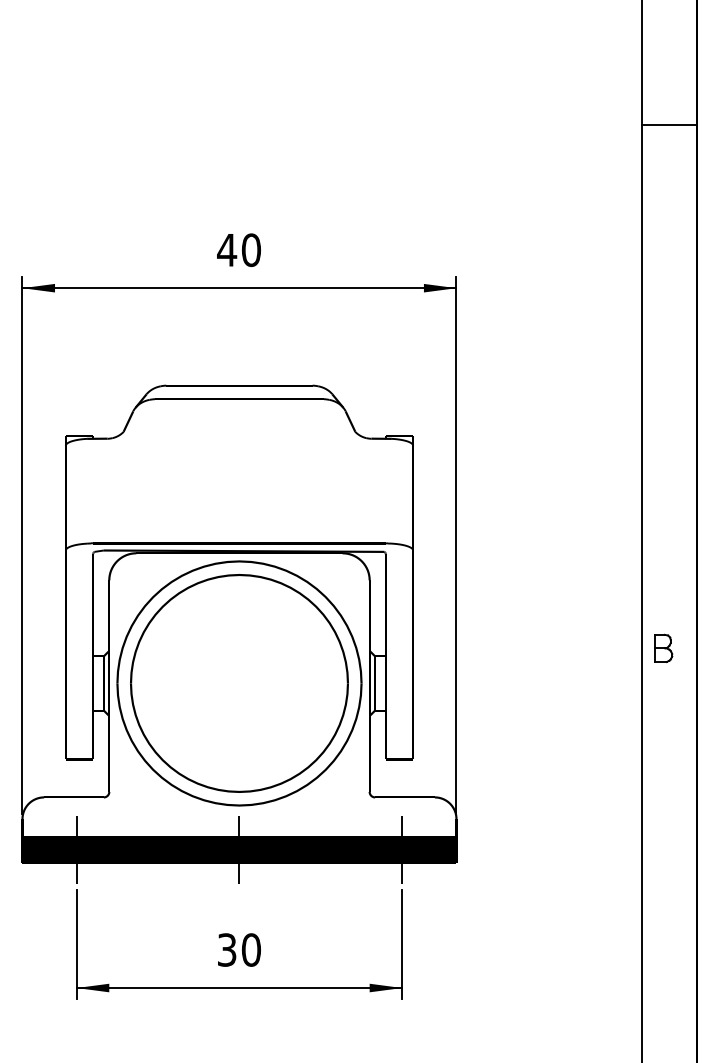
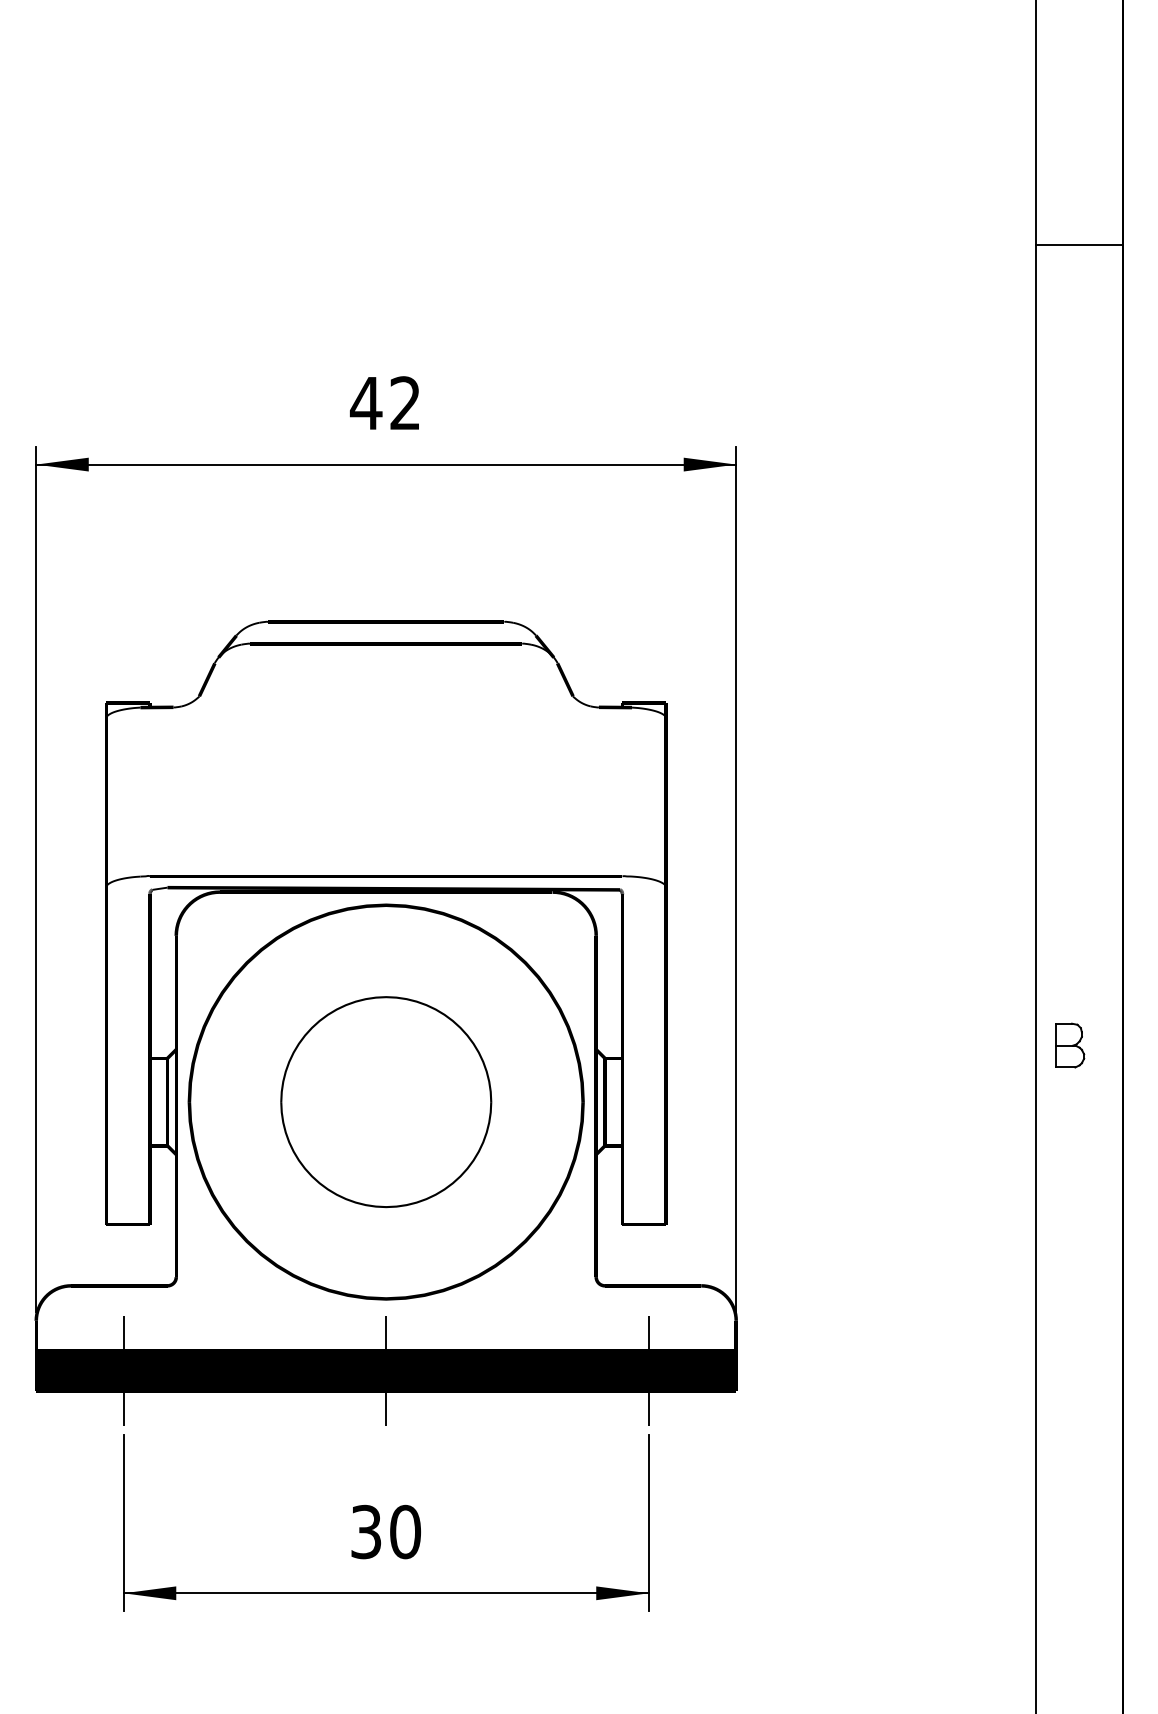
line: (669, 124) -> (1079, 244), moved
text: (250, 250) -> (404, 403), 40 -> 42
part: (239, 683) -> (386, 1102), size x0.6

